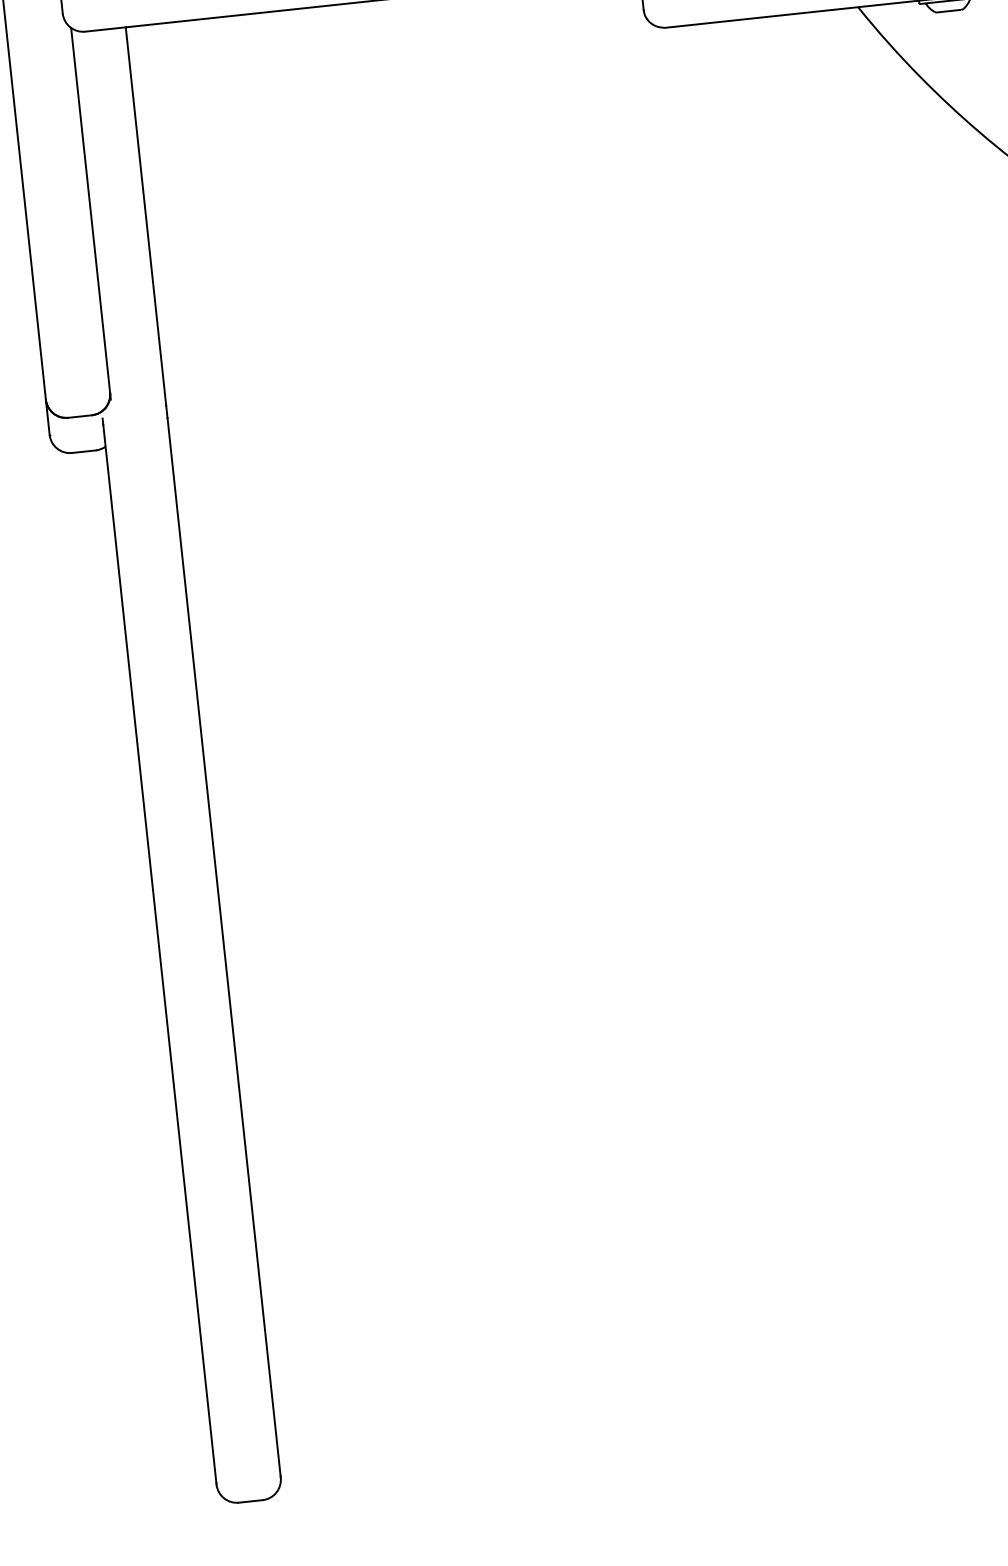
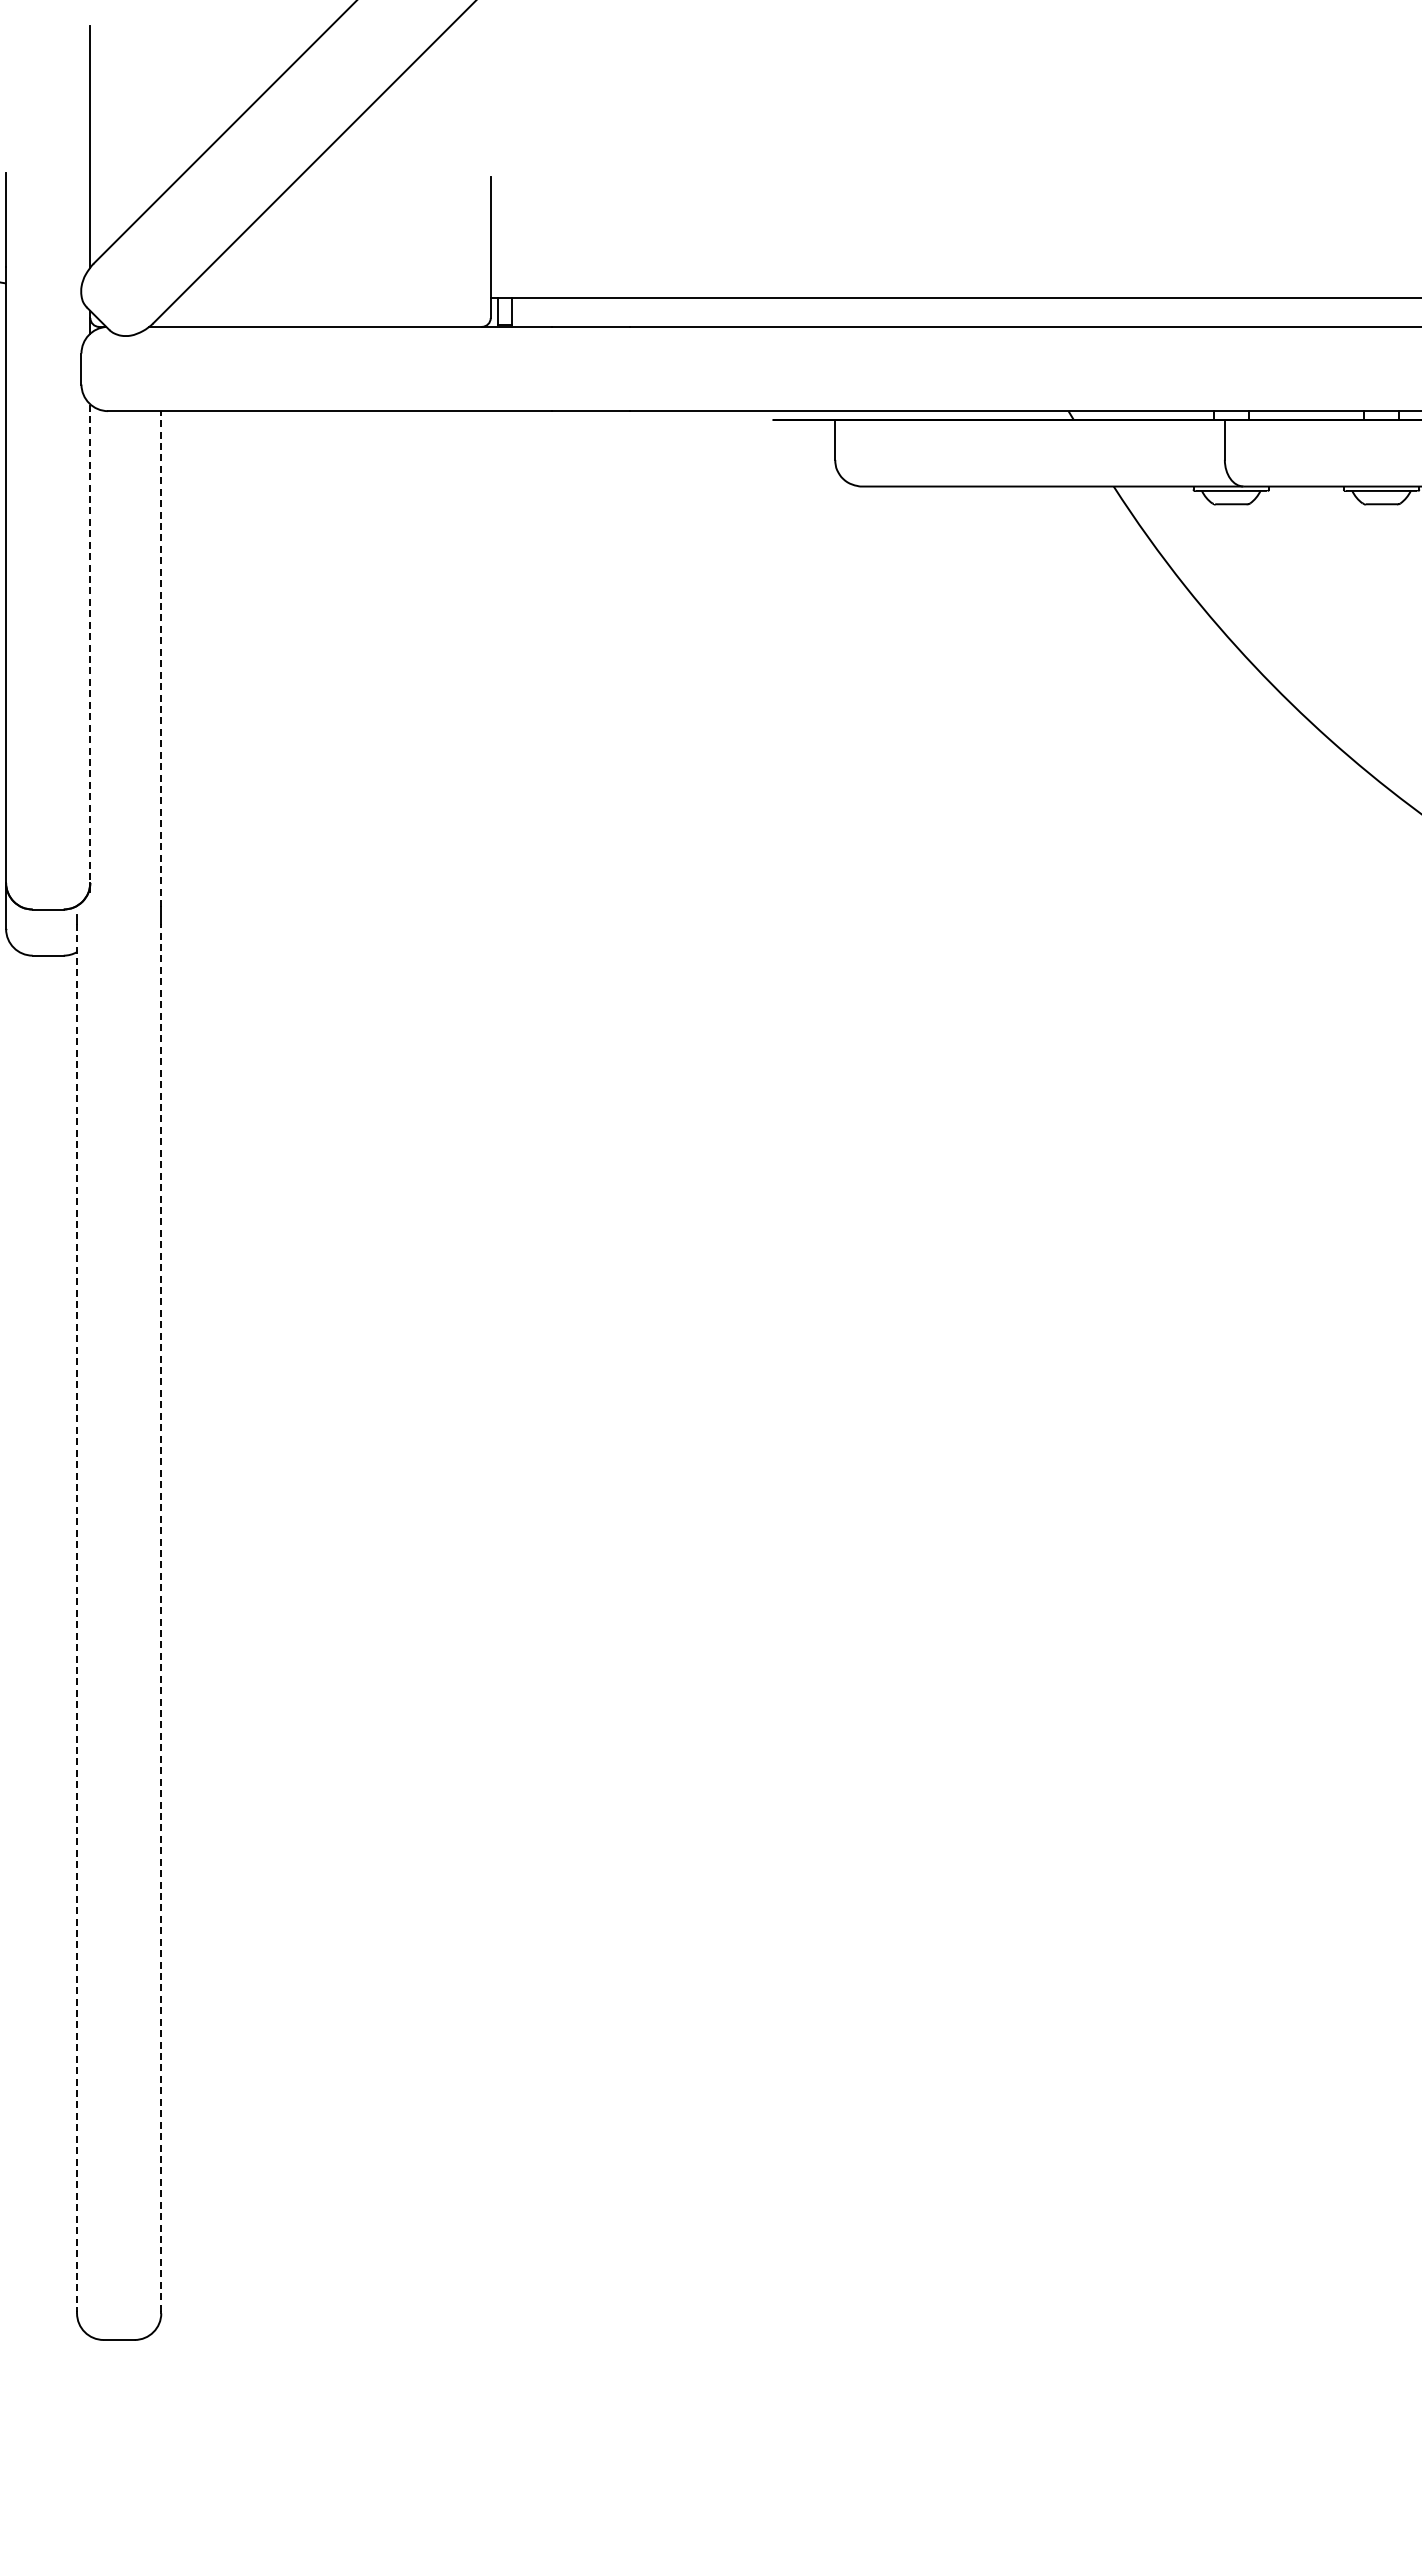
line: (90, 211) -> (90, 644), solid -> dashed
line: (146, 215) -> (161, 658), solid -> dashed
line: (224, 947) -> (161, 1617), solid -> dashed
line: (160, 953) -> (77, 1617), solid -> dashed

